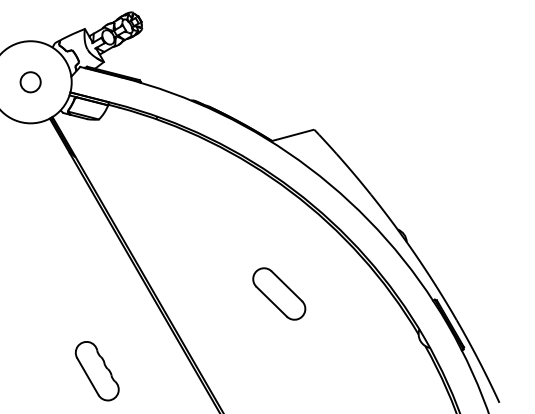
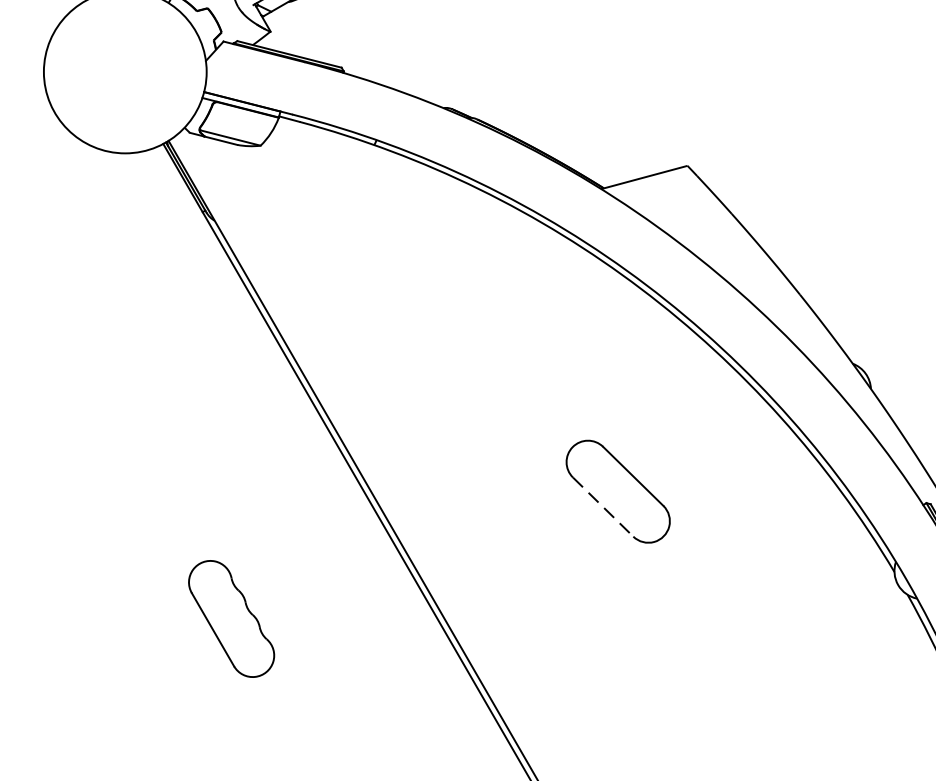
circle: (30, 82) -> (124, 72), removed
line: (272, 302) -> (604, 508), solid -> dashed
part: (96, 371) -> (230, 619), moved

